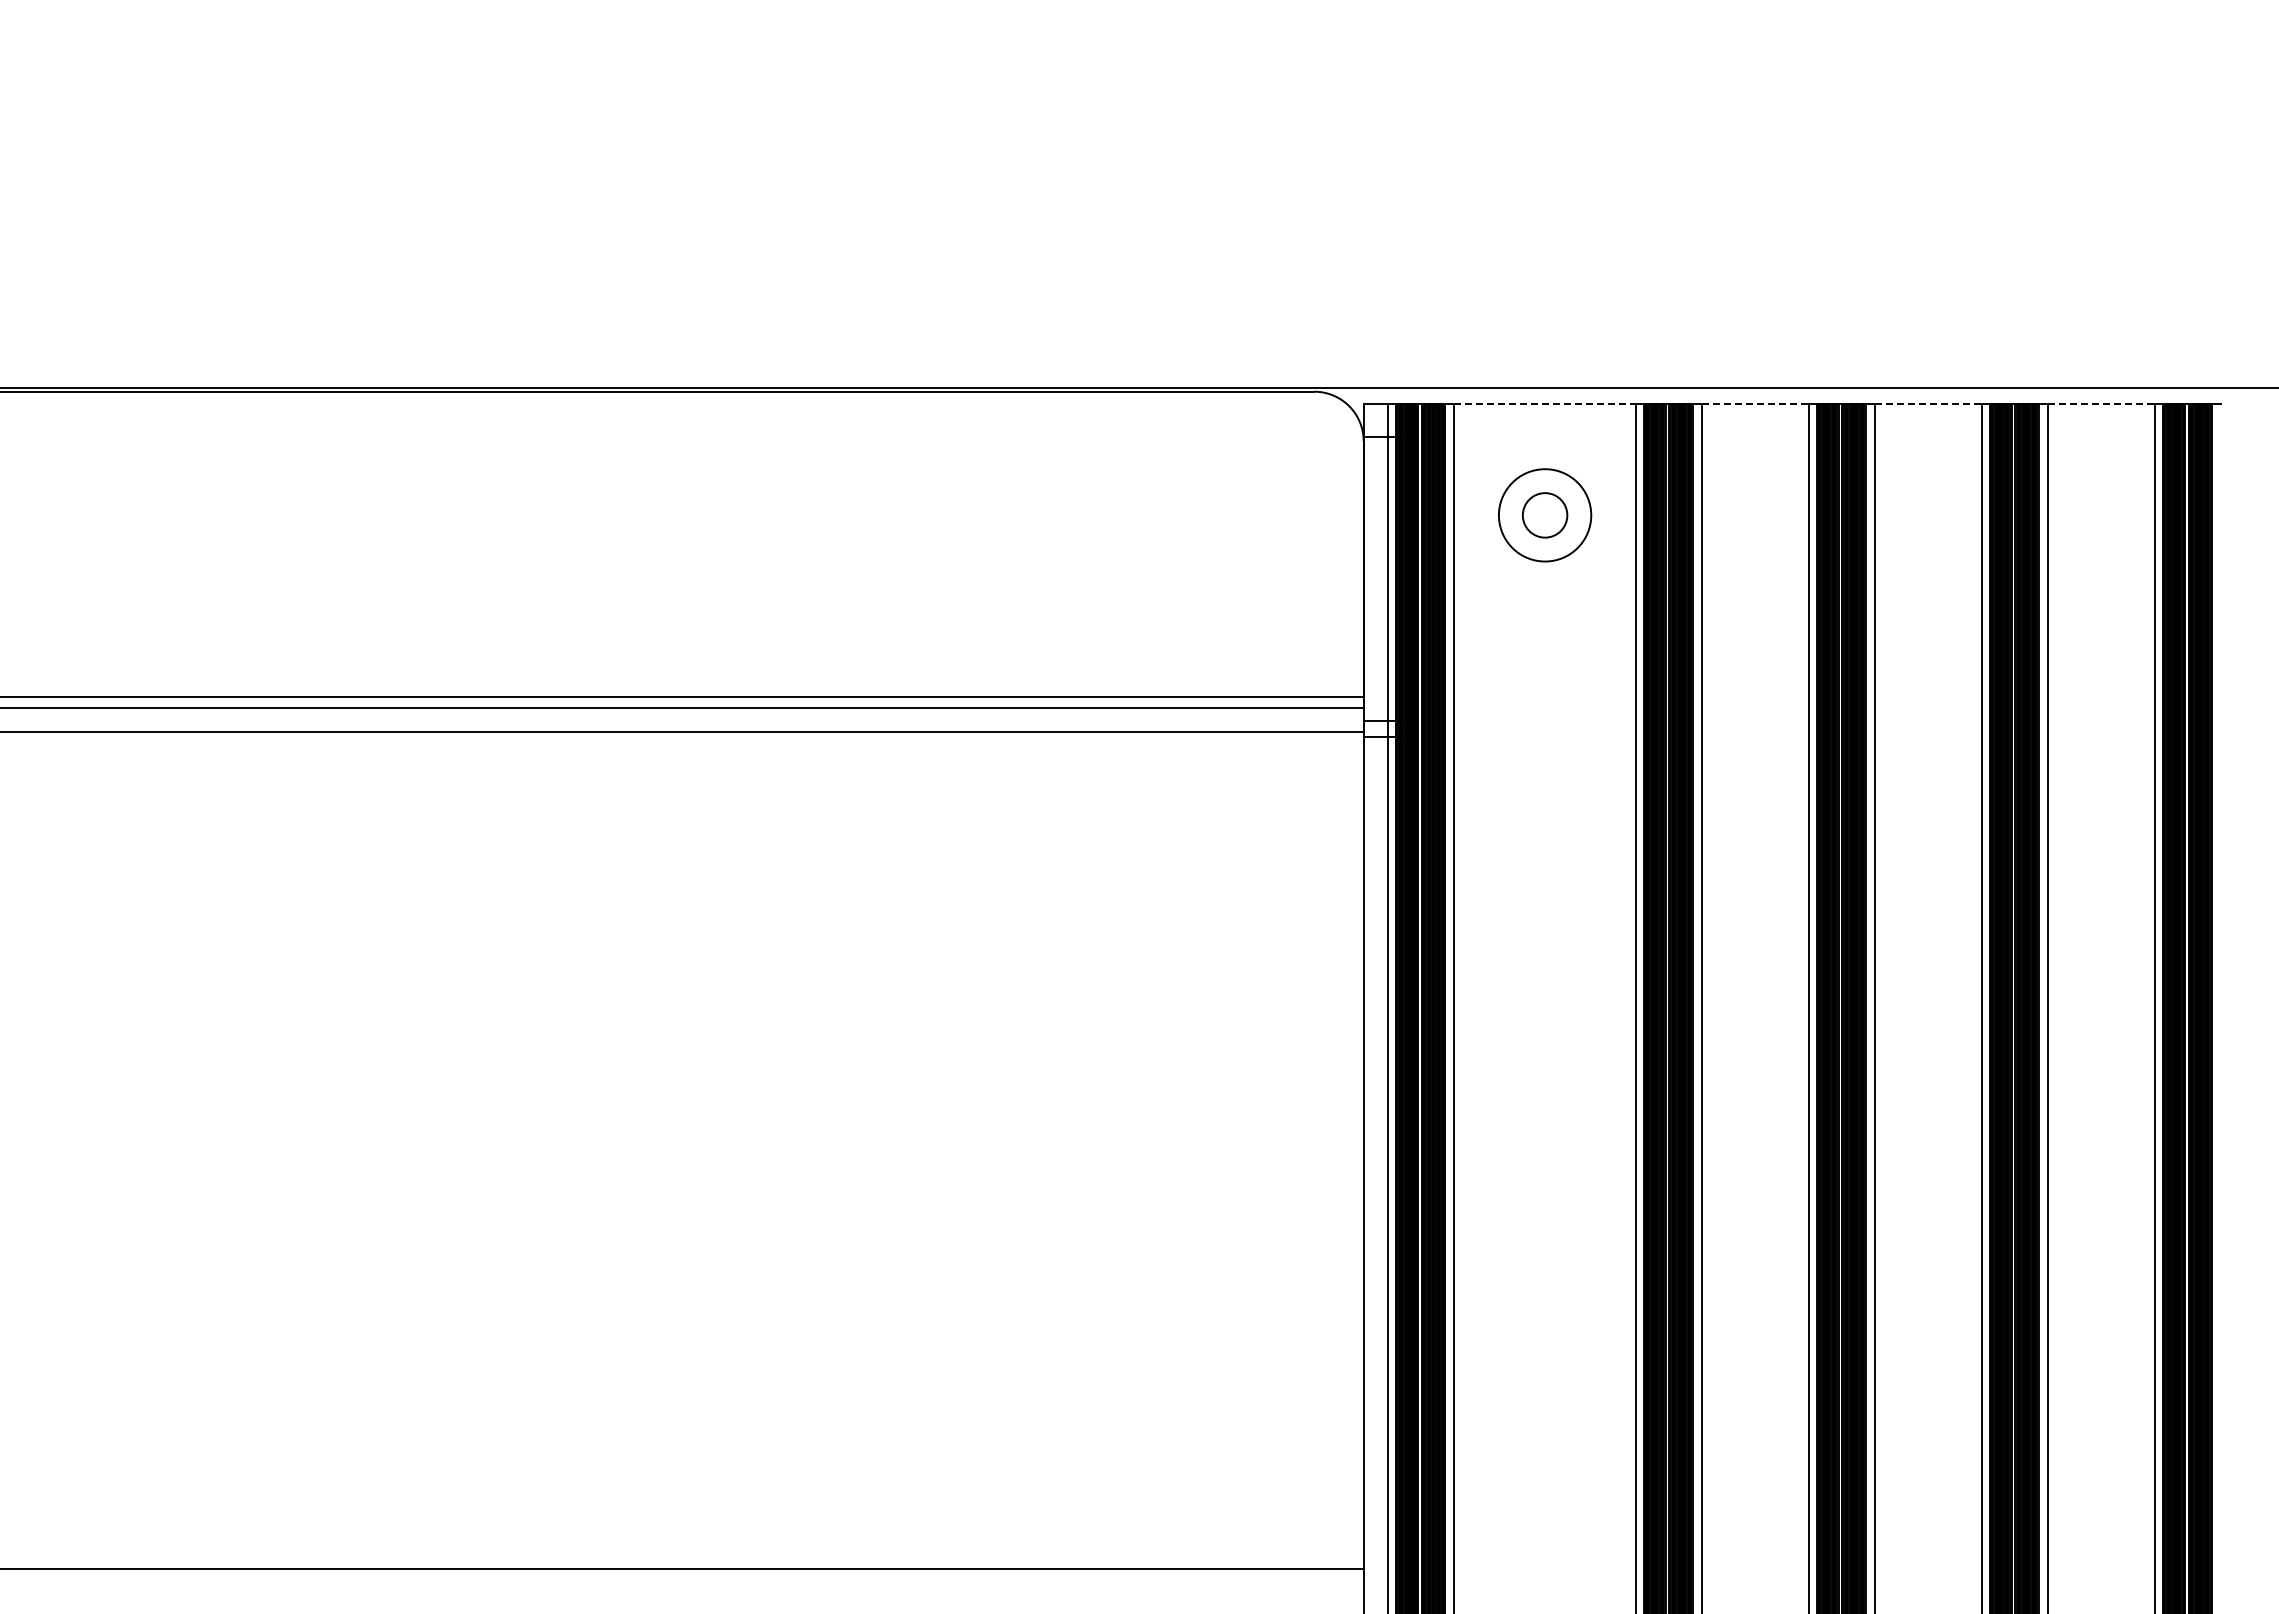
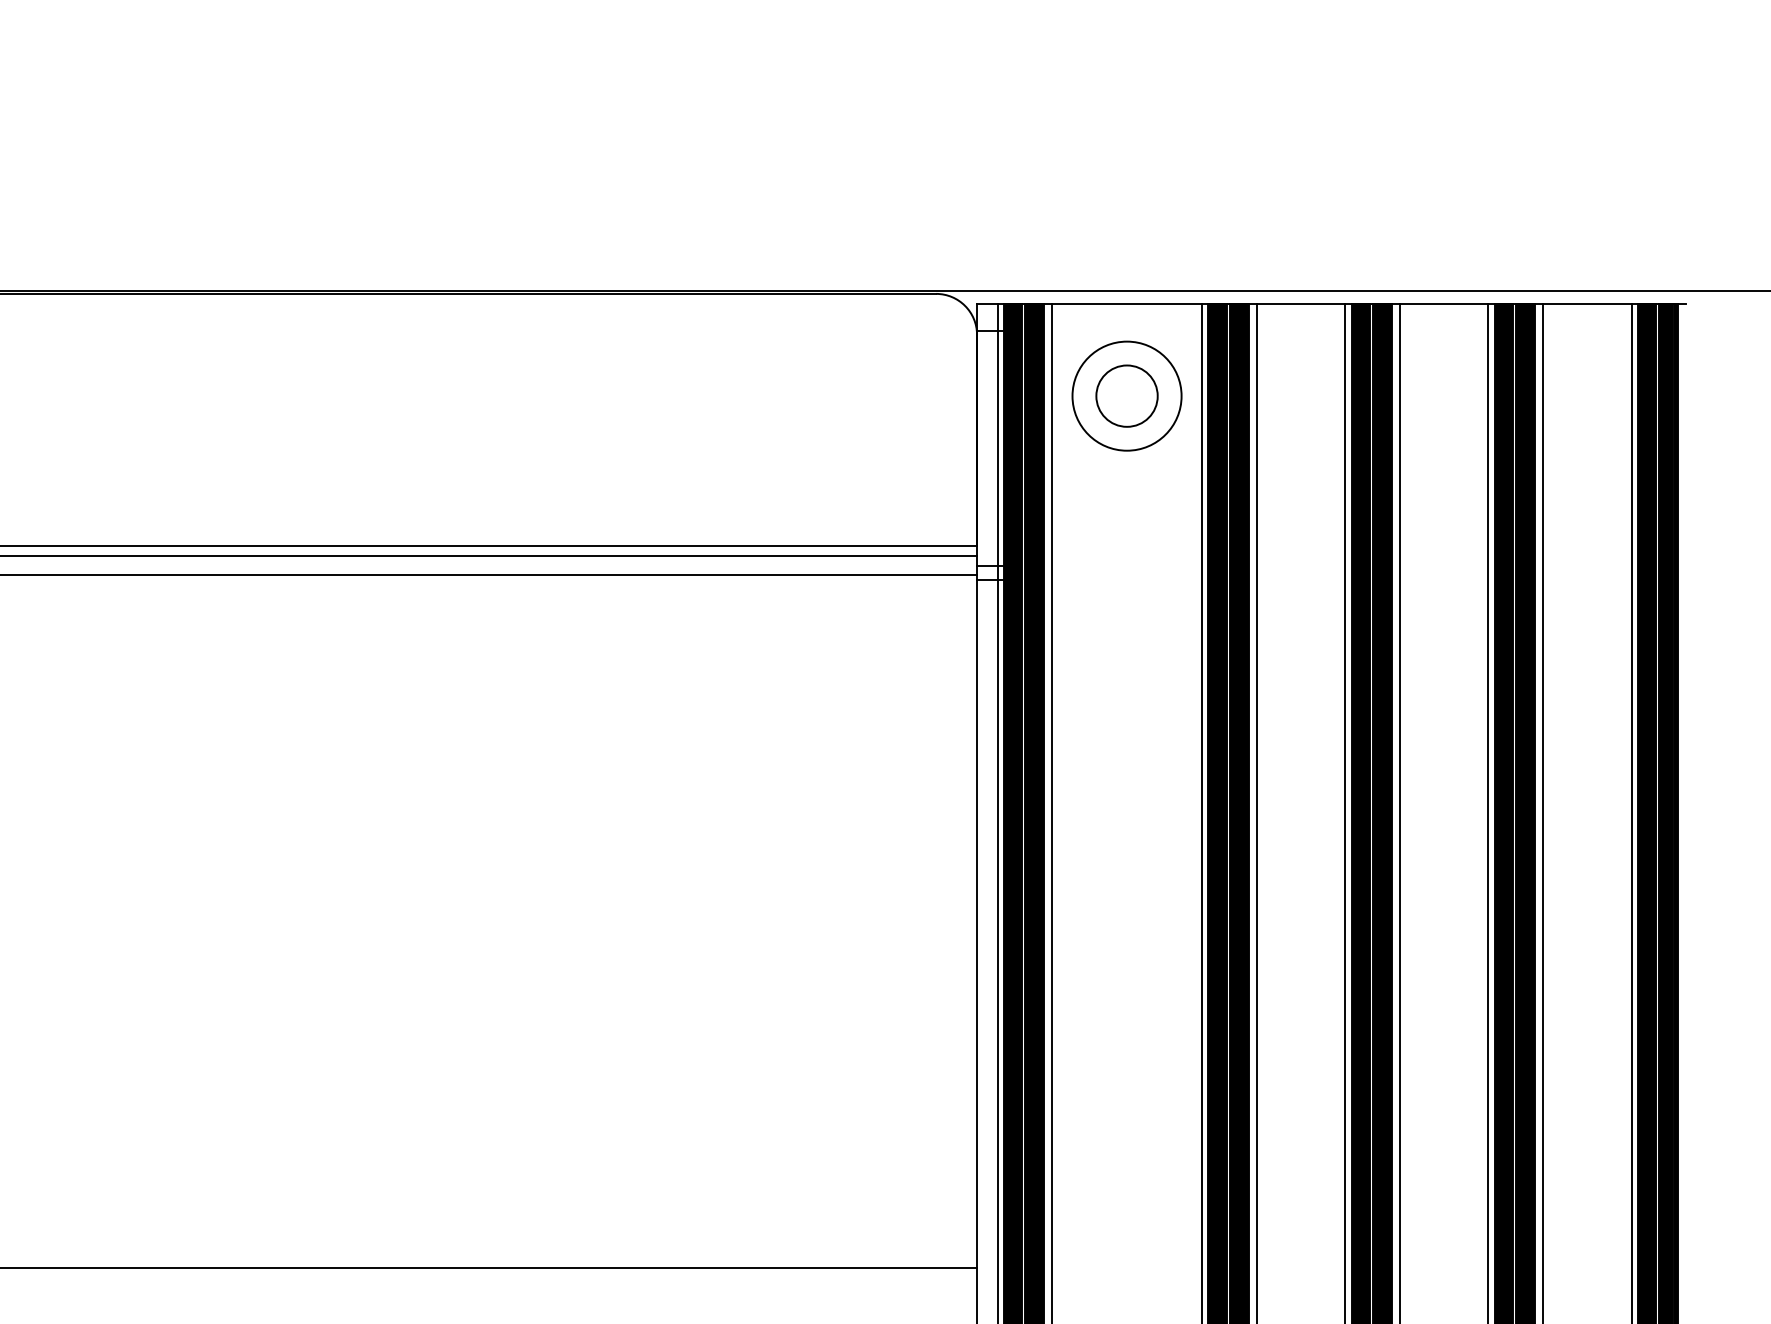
line: (1545, 404) -> (1127, 304), dashed -> solid
line: (1755, 404) -> (1301, 304), dashed -> solid
line: (1928, 404) -> (1444, 304), dashed -> solid
line: (2101, 404) -> (1587, 304), dashed -> solid
circle: (1544, 515) -> (1126, 396), size x1.67
circle: (1545, 515) -> (1127, 396), size x1.43

